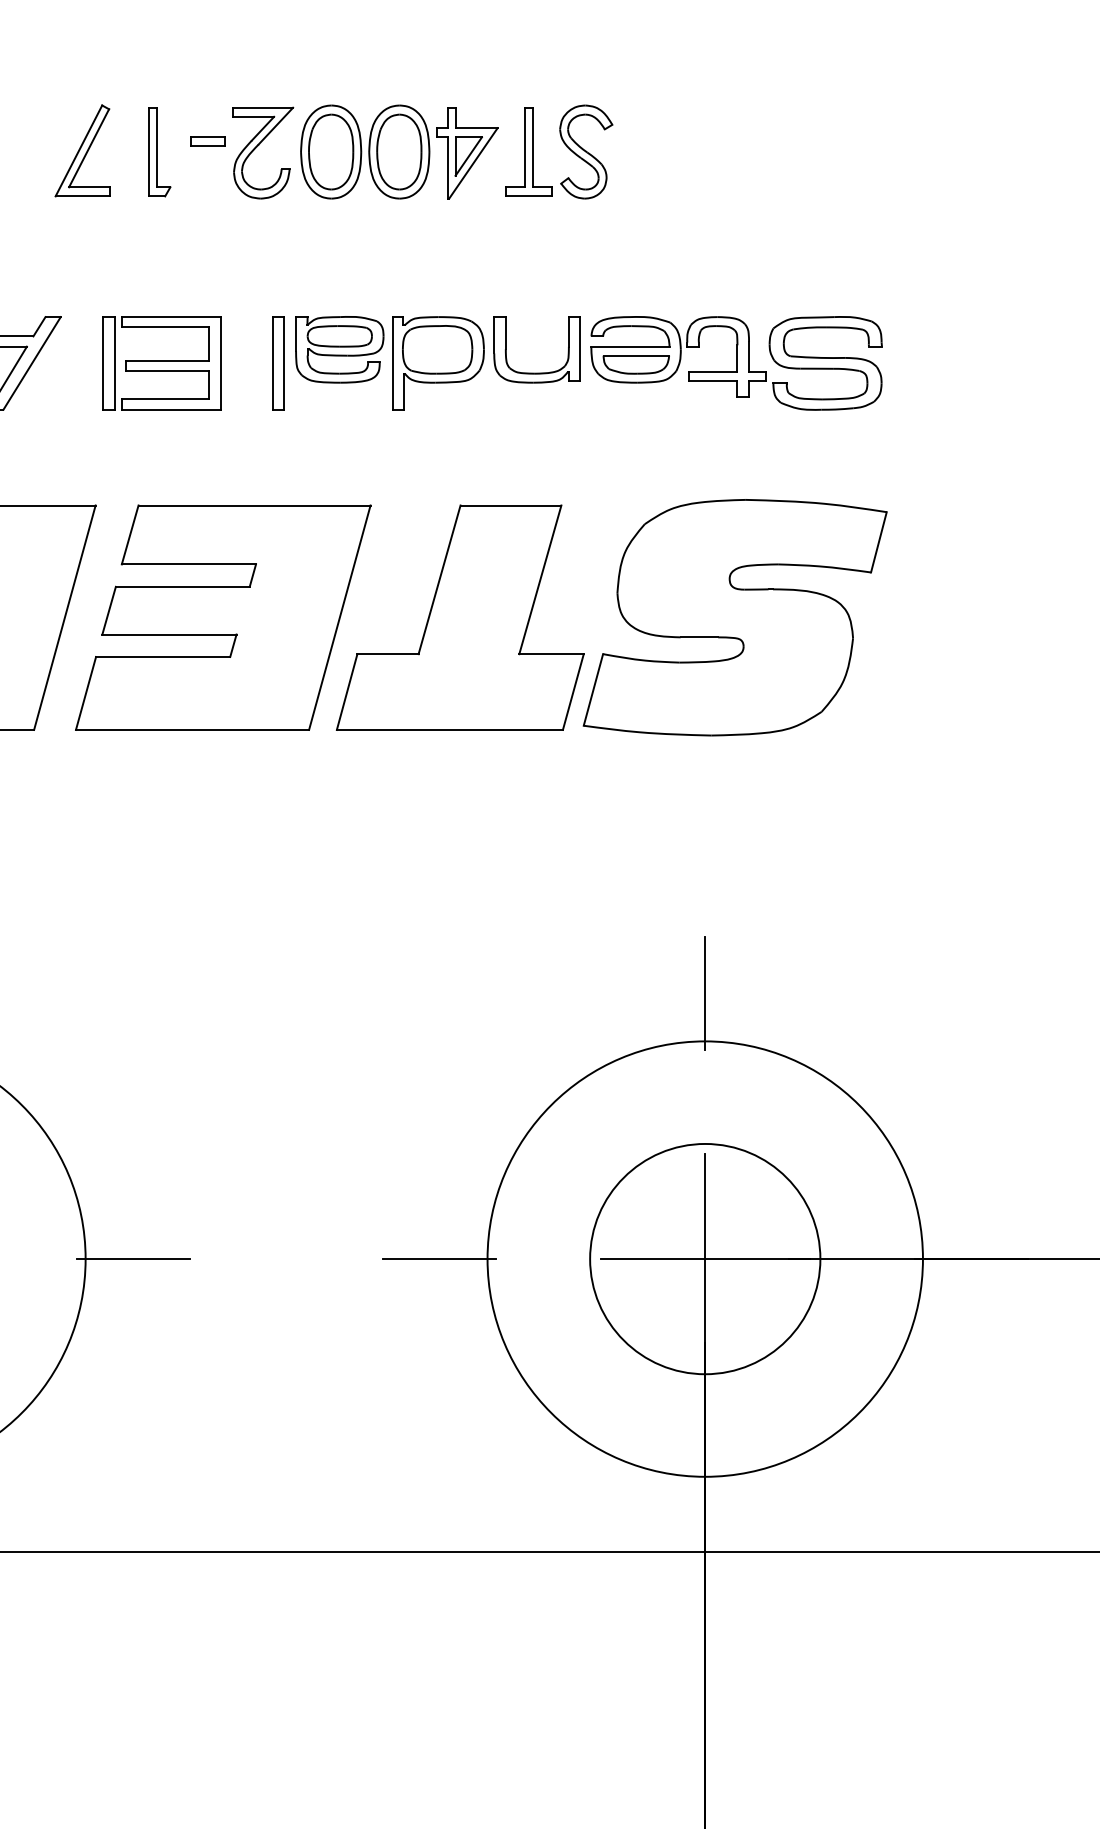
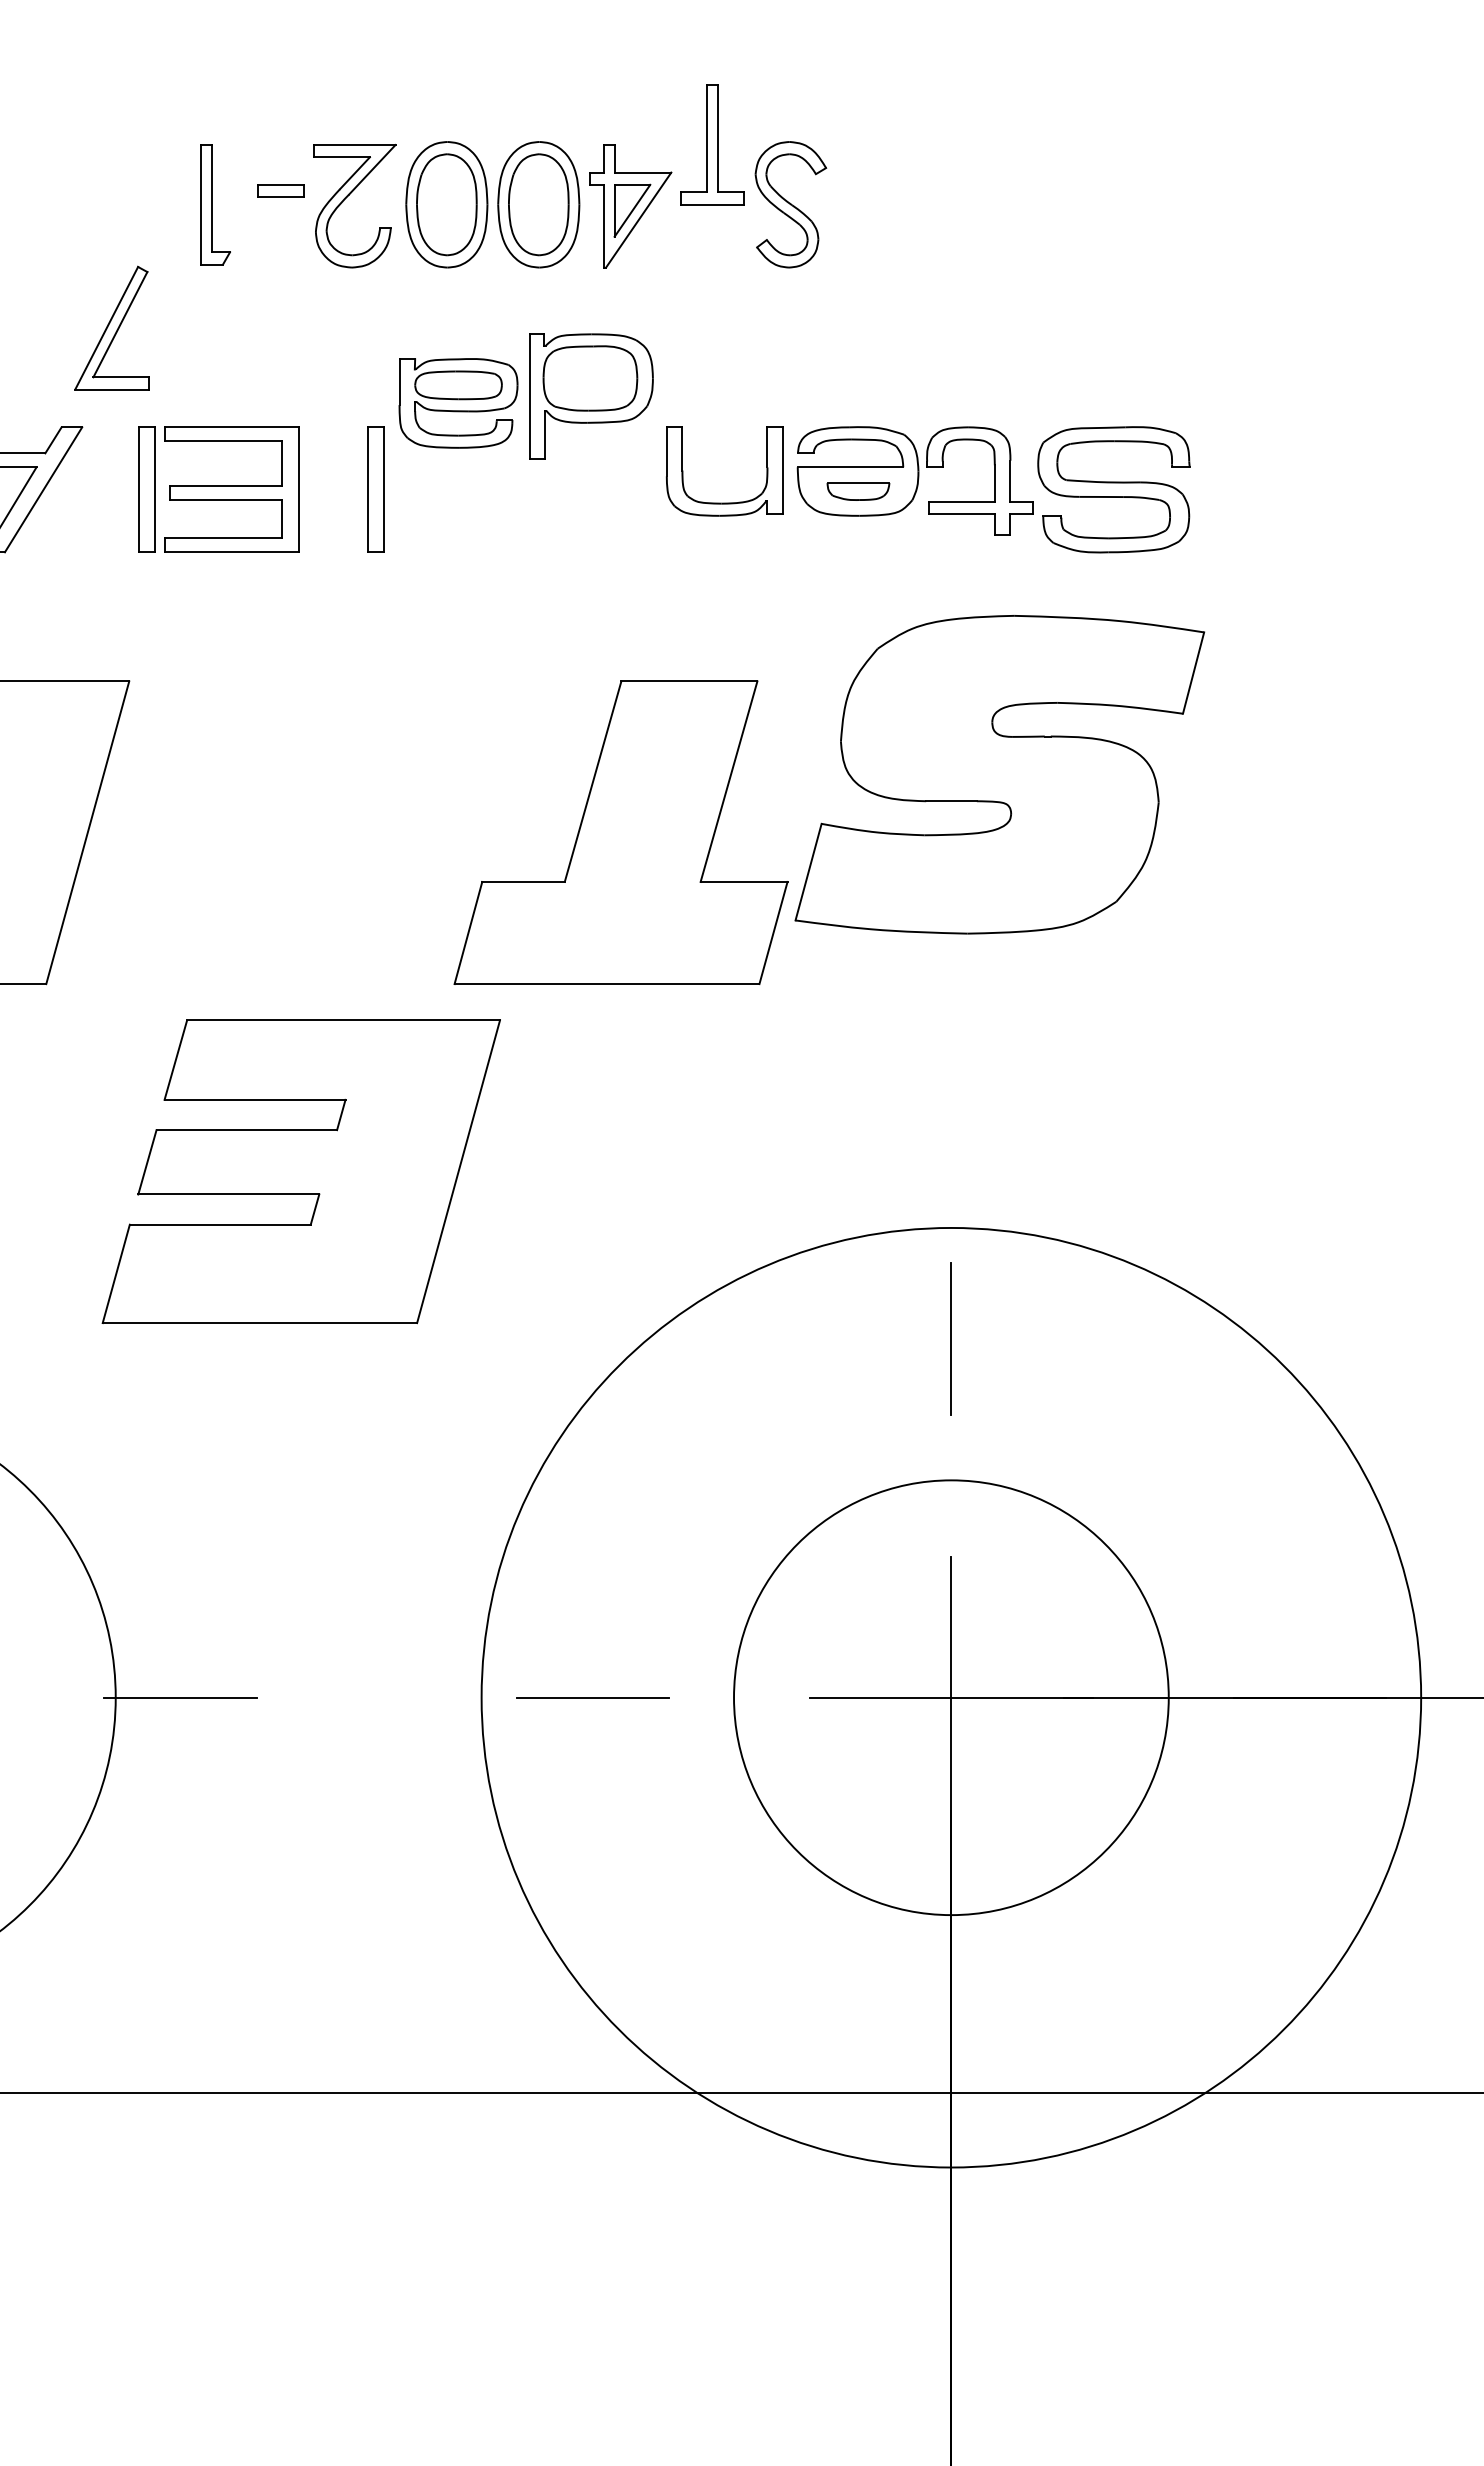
part: (82, 150) -> (111, 327), moved
part: (528, 151) -> (712, 144), moved
part: (339, 349) -> (458, 403), moved
part: (438, 363) -> (591, 396), moved
part: (636, 364) -> (858, 491), size x0.7
part: (222, 617) -> (300, 1171), moved
part: (735, 617) -> (999, 774), moved
circle: (704, 1258) -> (950, 1697), size x1.6
circle: (705, 1258) -> (951, 1697), size x1.4

